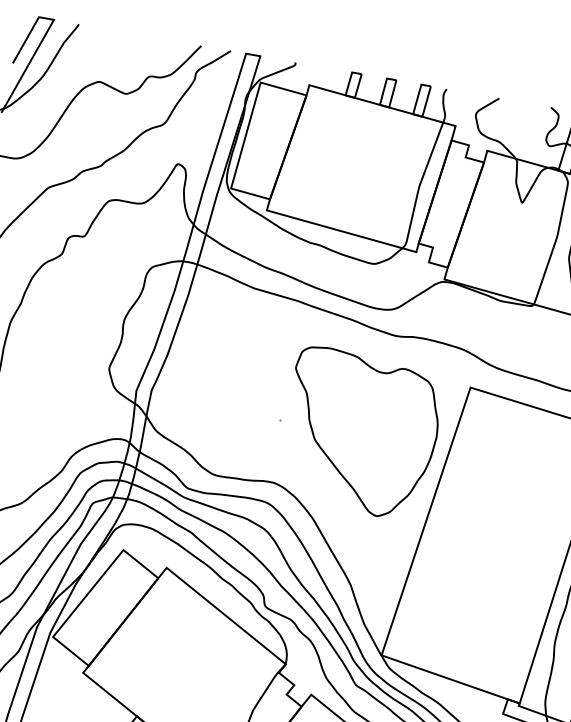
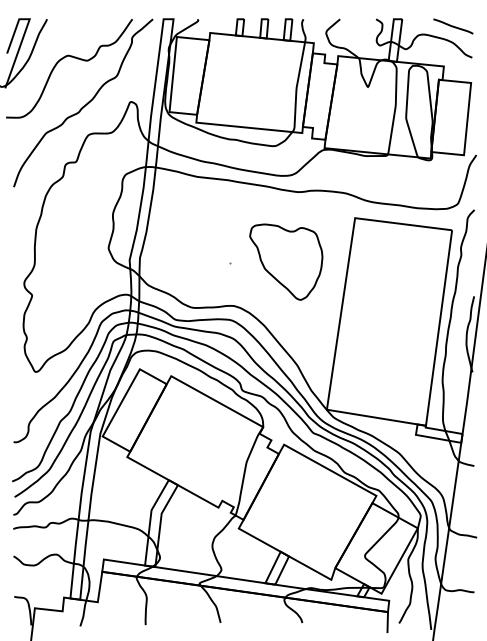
part: (359, 432) -> (285, 261), size x0.7

